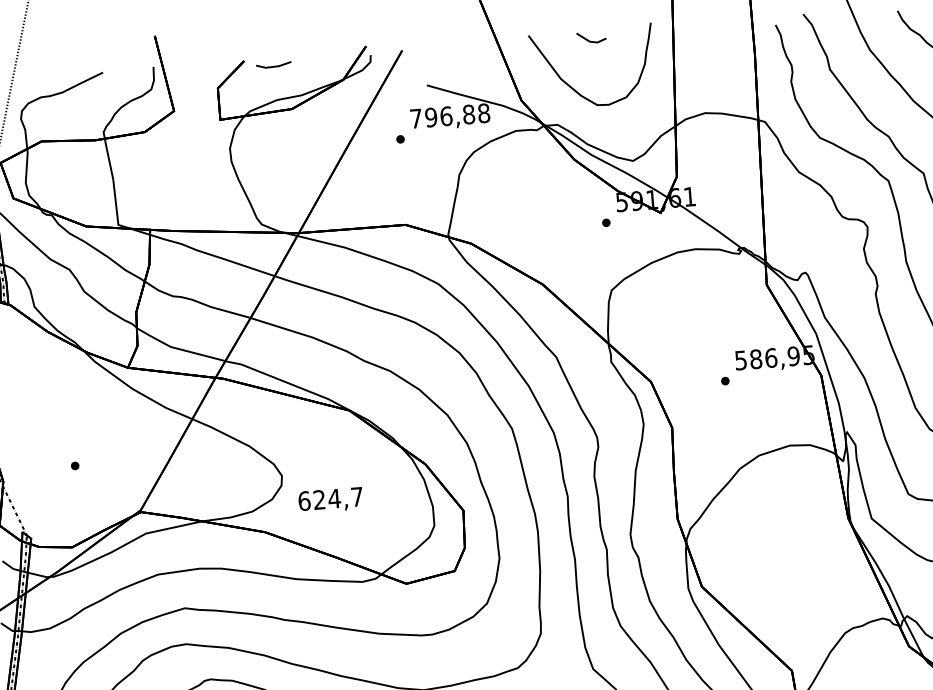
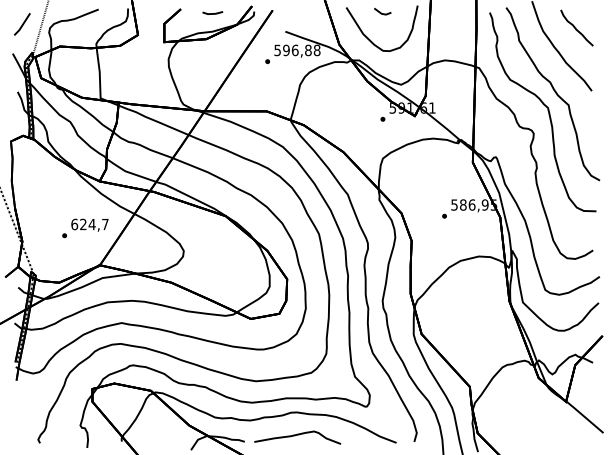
line: (273, 66) -> (212, 13), moved
text: (415, 118) -> (277, 50), 796,88 -> 596,88
text: (329, 499) -> (89, 224), moved

